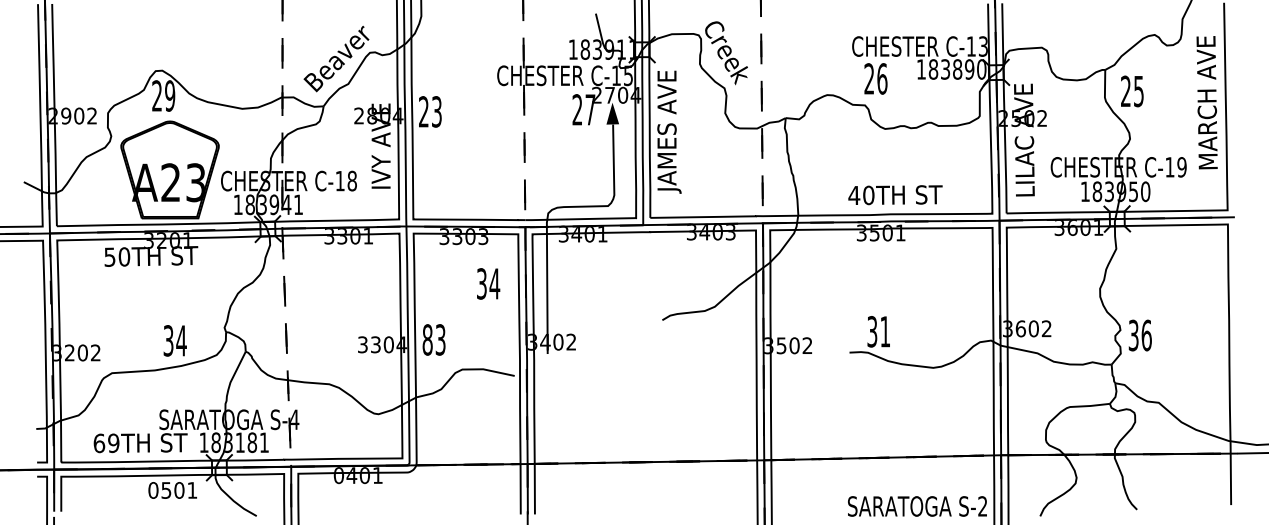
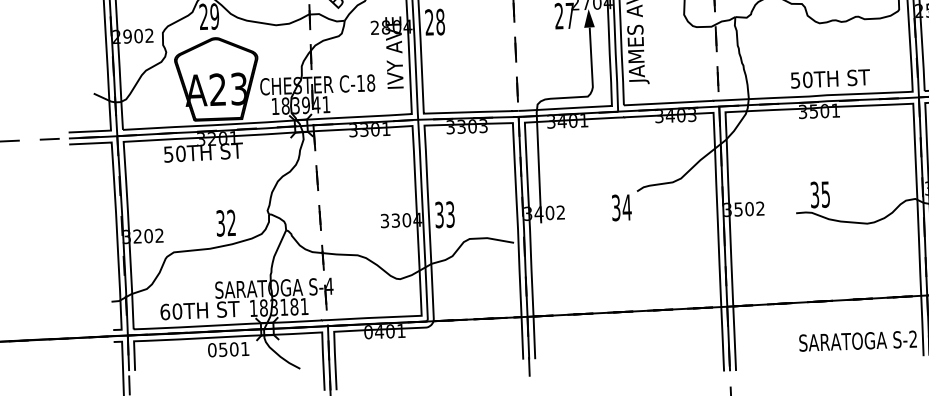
text: (436, 111) -> (440, 21), 23 -> 28
text: (854, 195) -> (795, 80), 40TH -> 50TH
text: (488, 283) -> (621, 207), moved
text: (885, 331) -> (825, 194), 31 -> 35
text: (427, 339) -> (439, 214), 83 -> 33
text: (181, 340) -> (231, 222), 34 -> 32
text: (113, 443) -> (177, 311), 69TH -> 60TH

